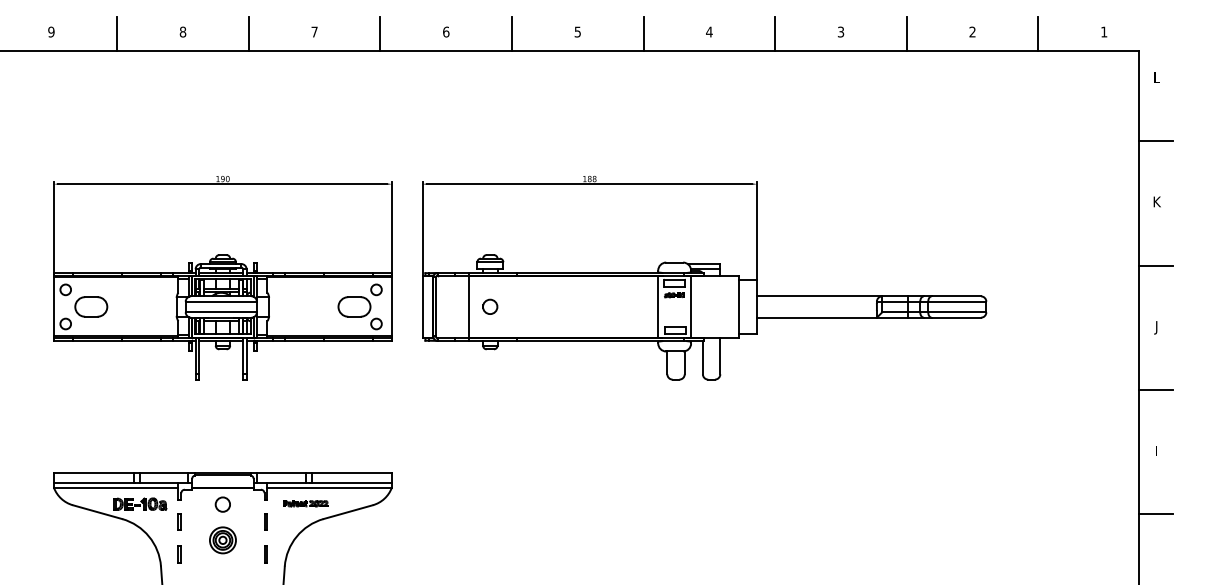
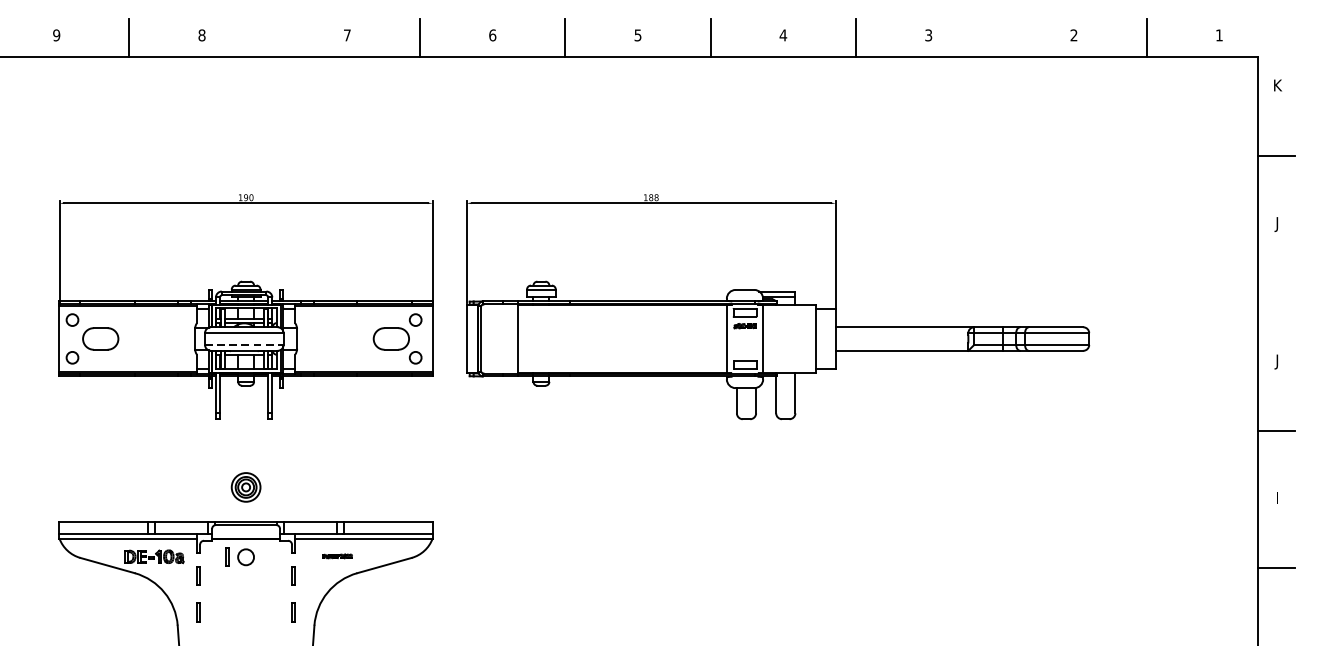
line: (248, 34) -> (274, 38), removed
line: (906, 34) -> (1001, 38), removed
text: (1156, 77) -> (1277, 85), L -> K
text: (1156, 203) -> (1277, 224), K -> J
line: (1155, 265) -> (1276, 293), removed
circle: (490, 306) -> (541, 338), removed
line: (221, 312) -> (244, 345), solid -> dashed
part: (305, 503) -> (337, 556), size x0.6
part: (205, 504) -> (226, 557), added
part: (222, 540) -> (245, 487), moved

